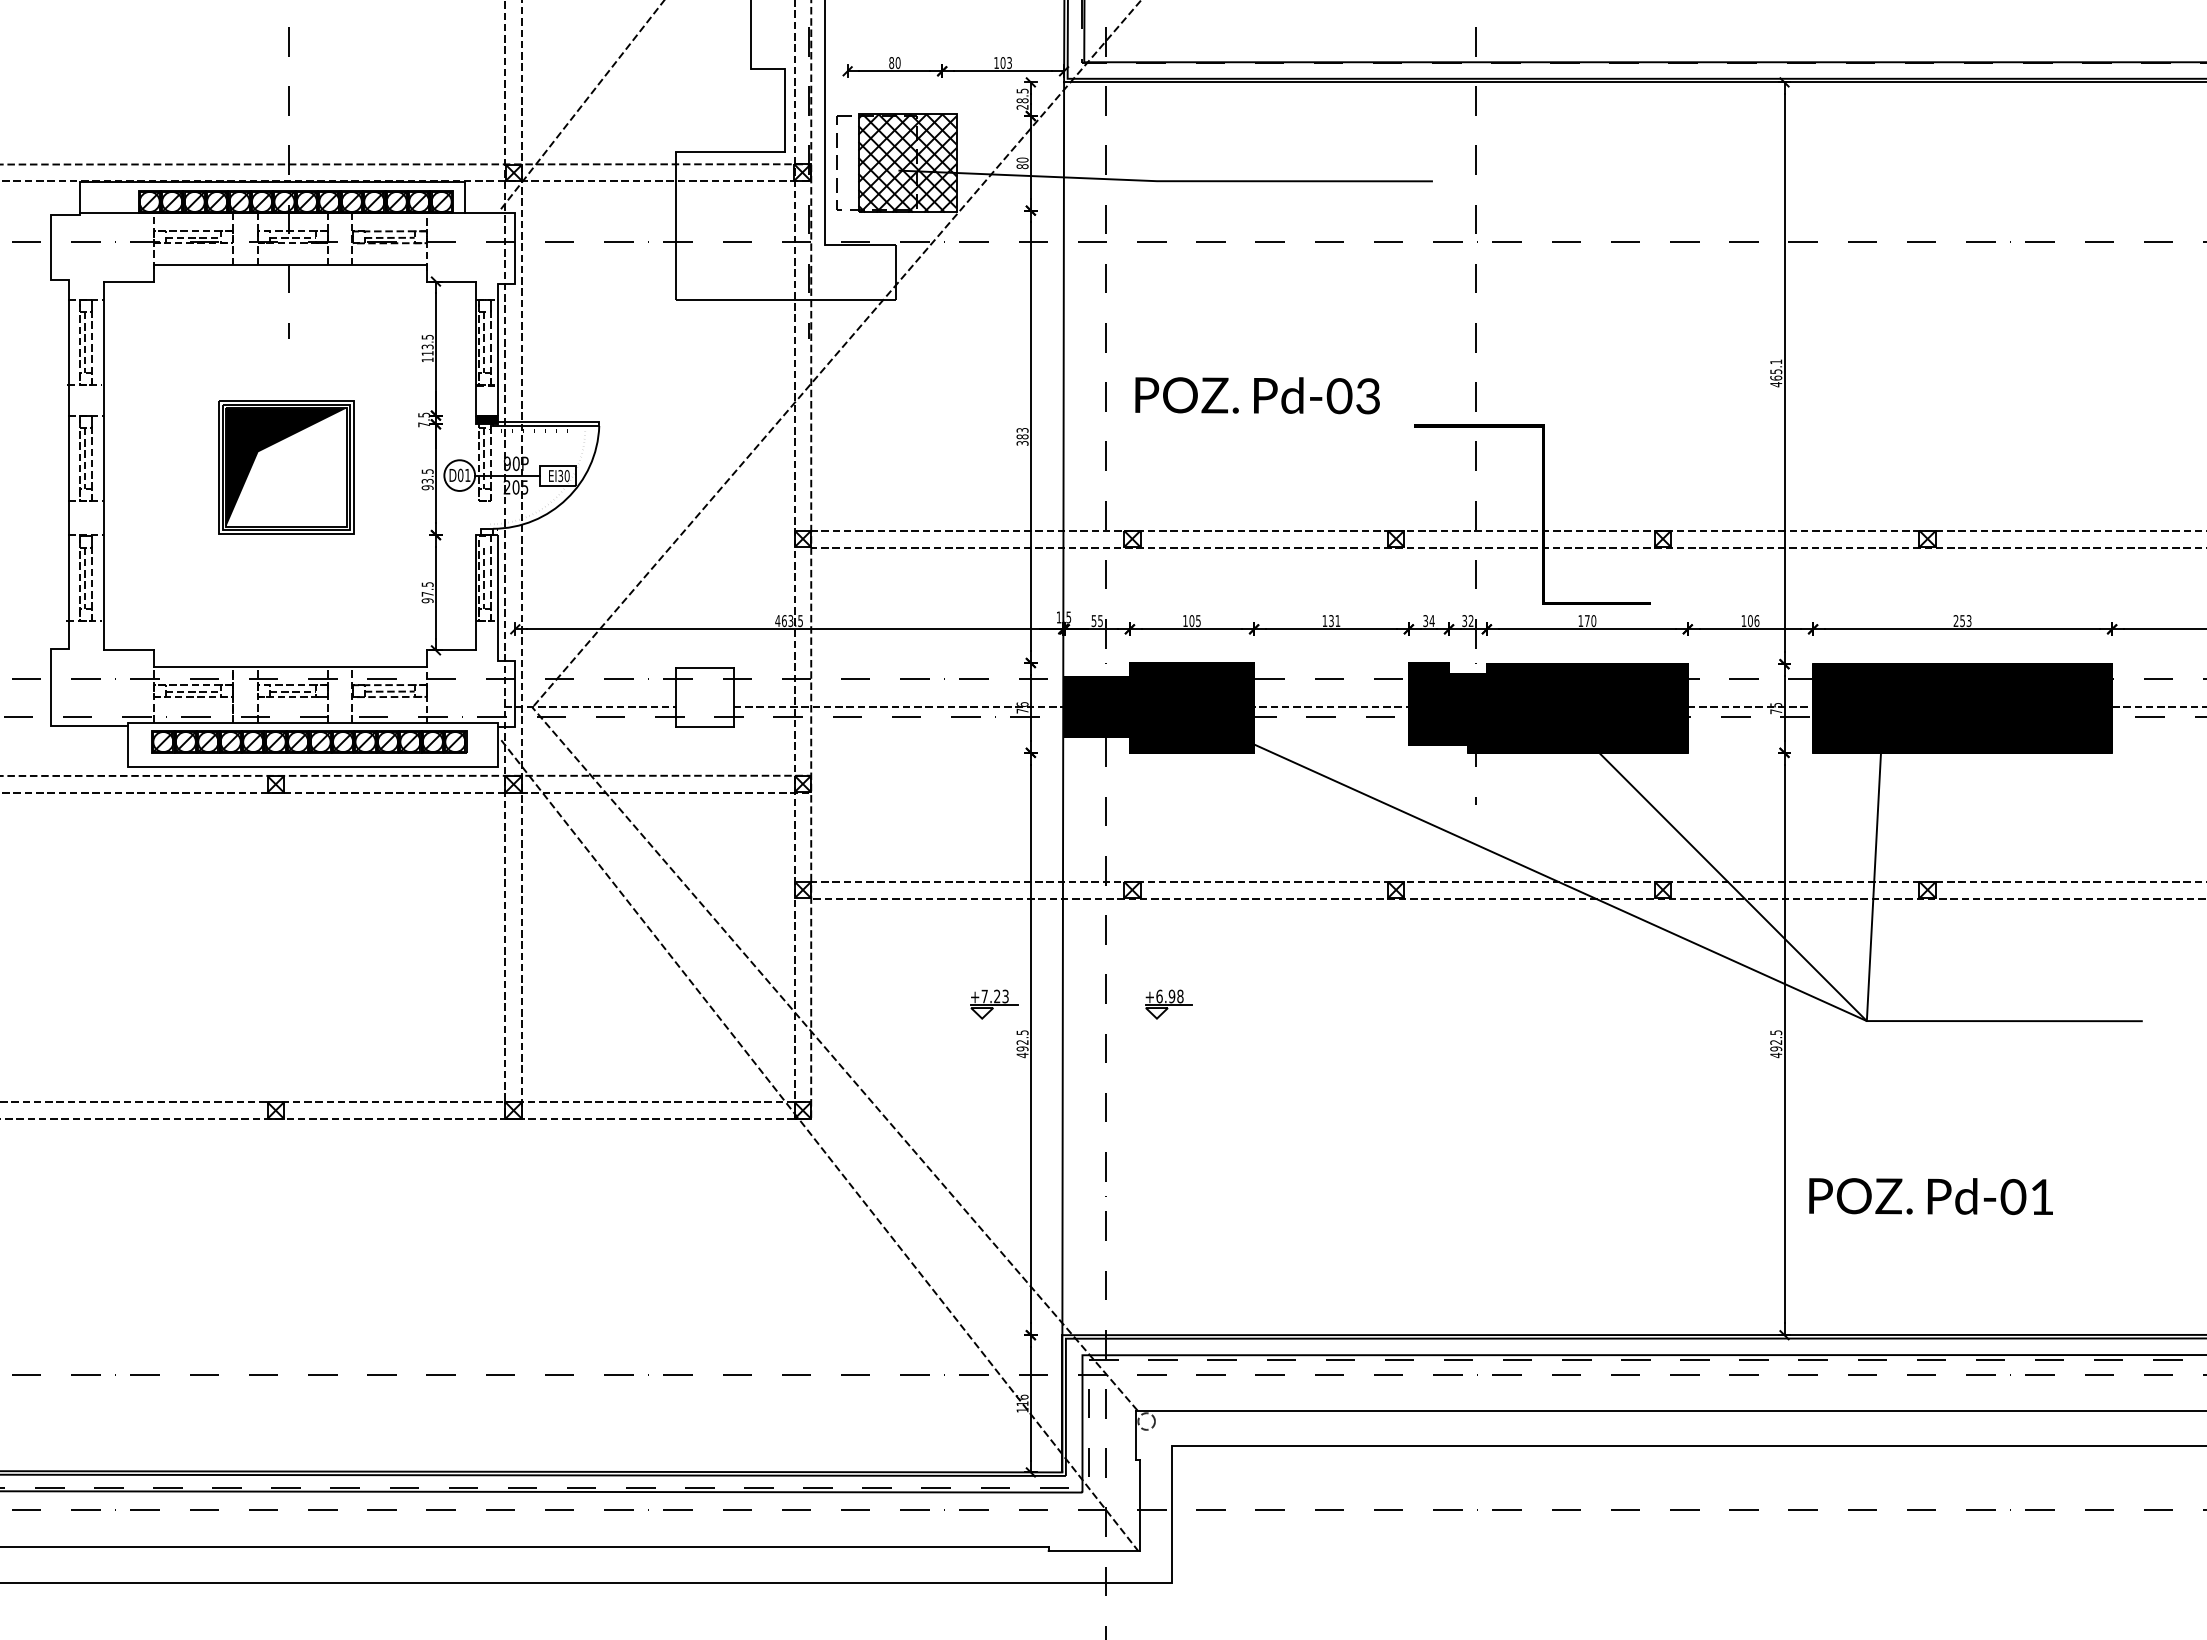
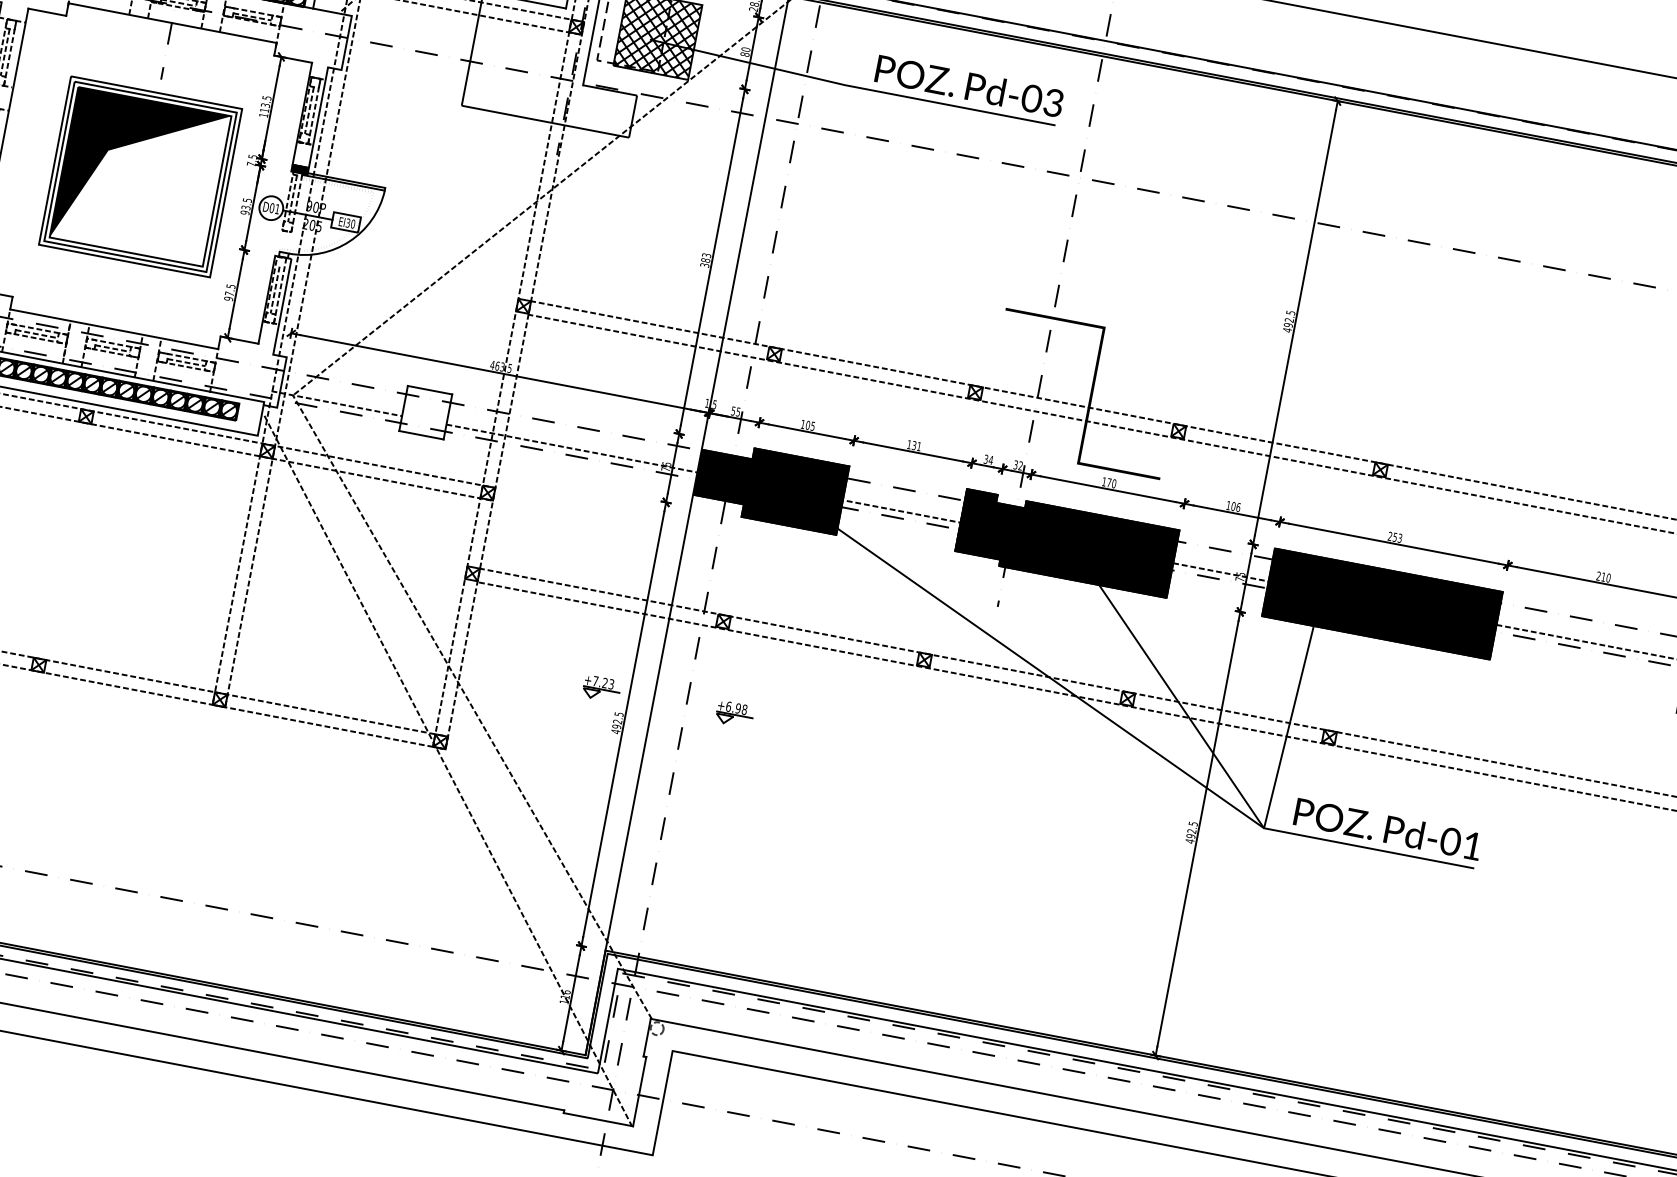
text: (1776, 369) -> (1289, 318), 465.1 -> 492.5
text: (1257, 395) -> (969, 86), moved
part: (286, 467) -> (140, 176), size x1.67
text: (1930, 1196) -> (1387, 829), moved

